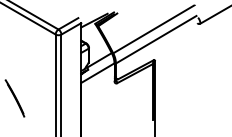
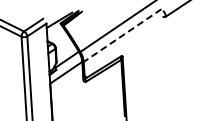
line: (156, 39) -> (122, 35), solid -> dashed

